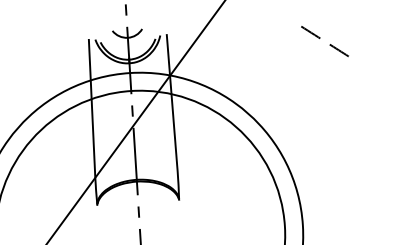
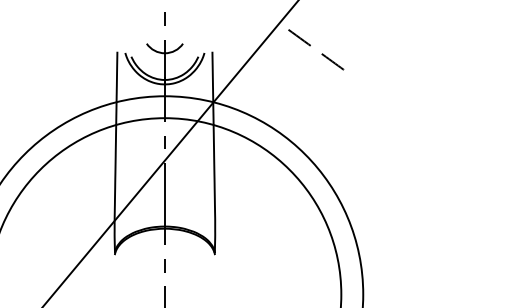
curve: (320, 39) -> (310, 46), moved

